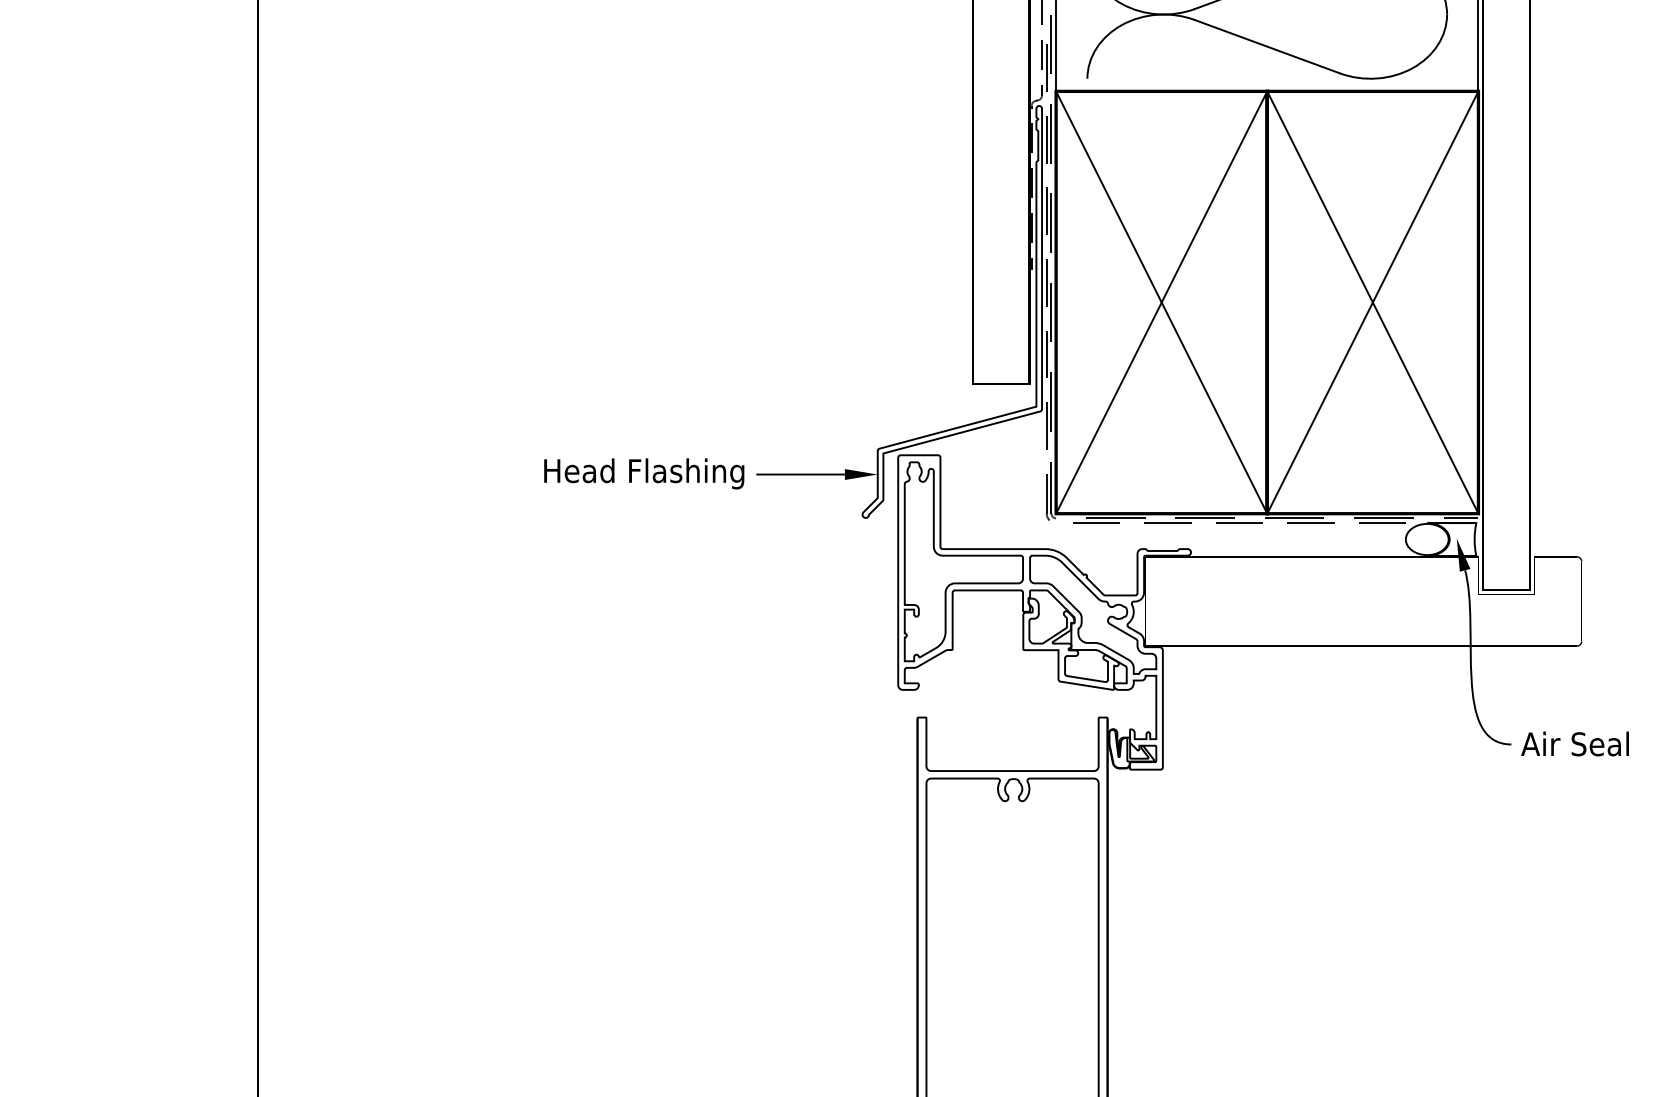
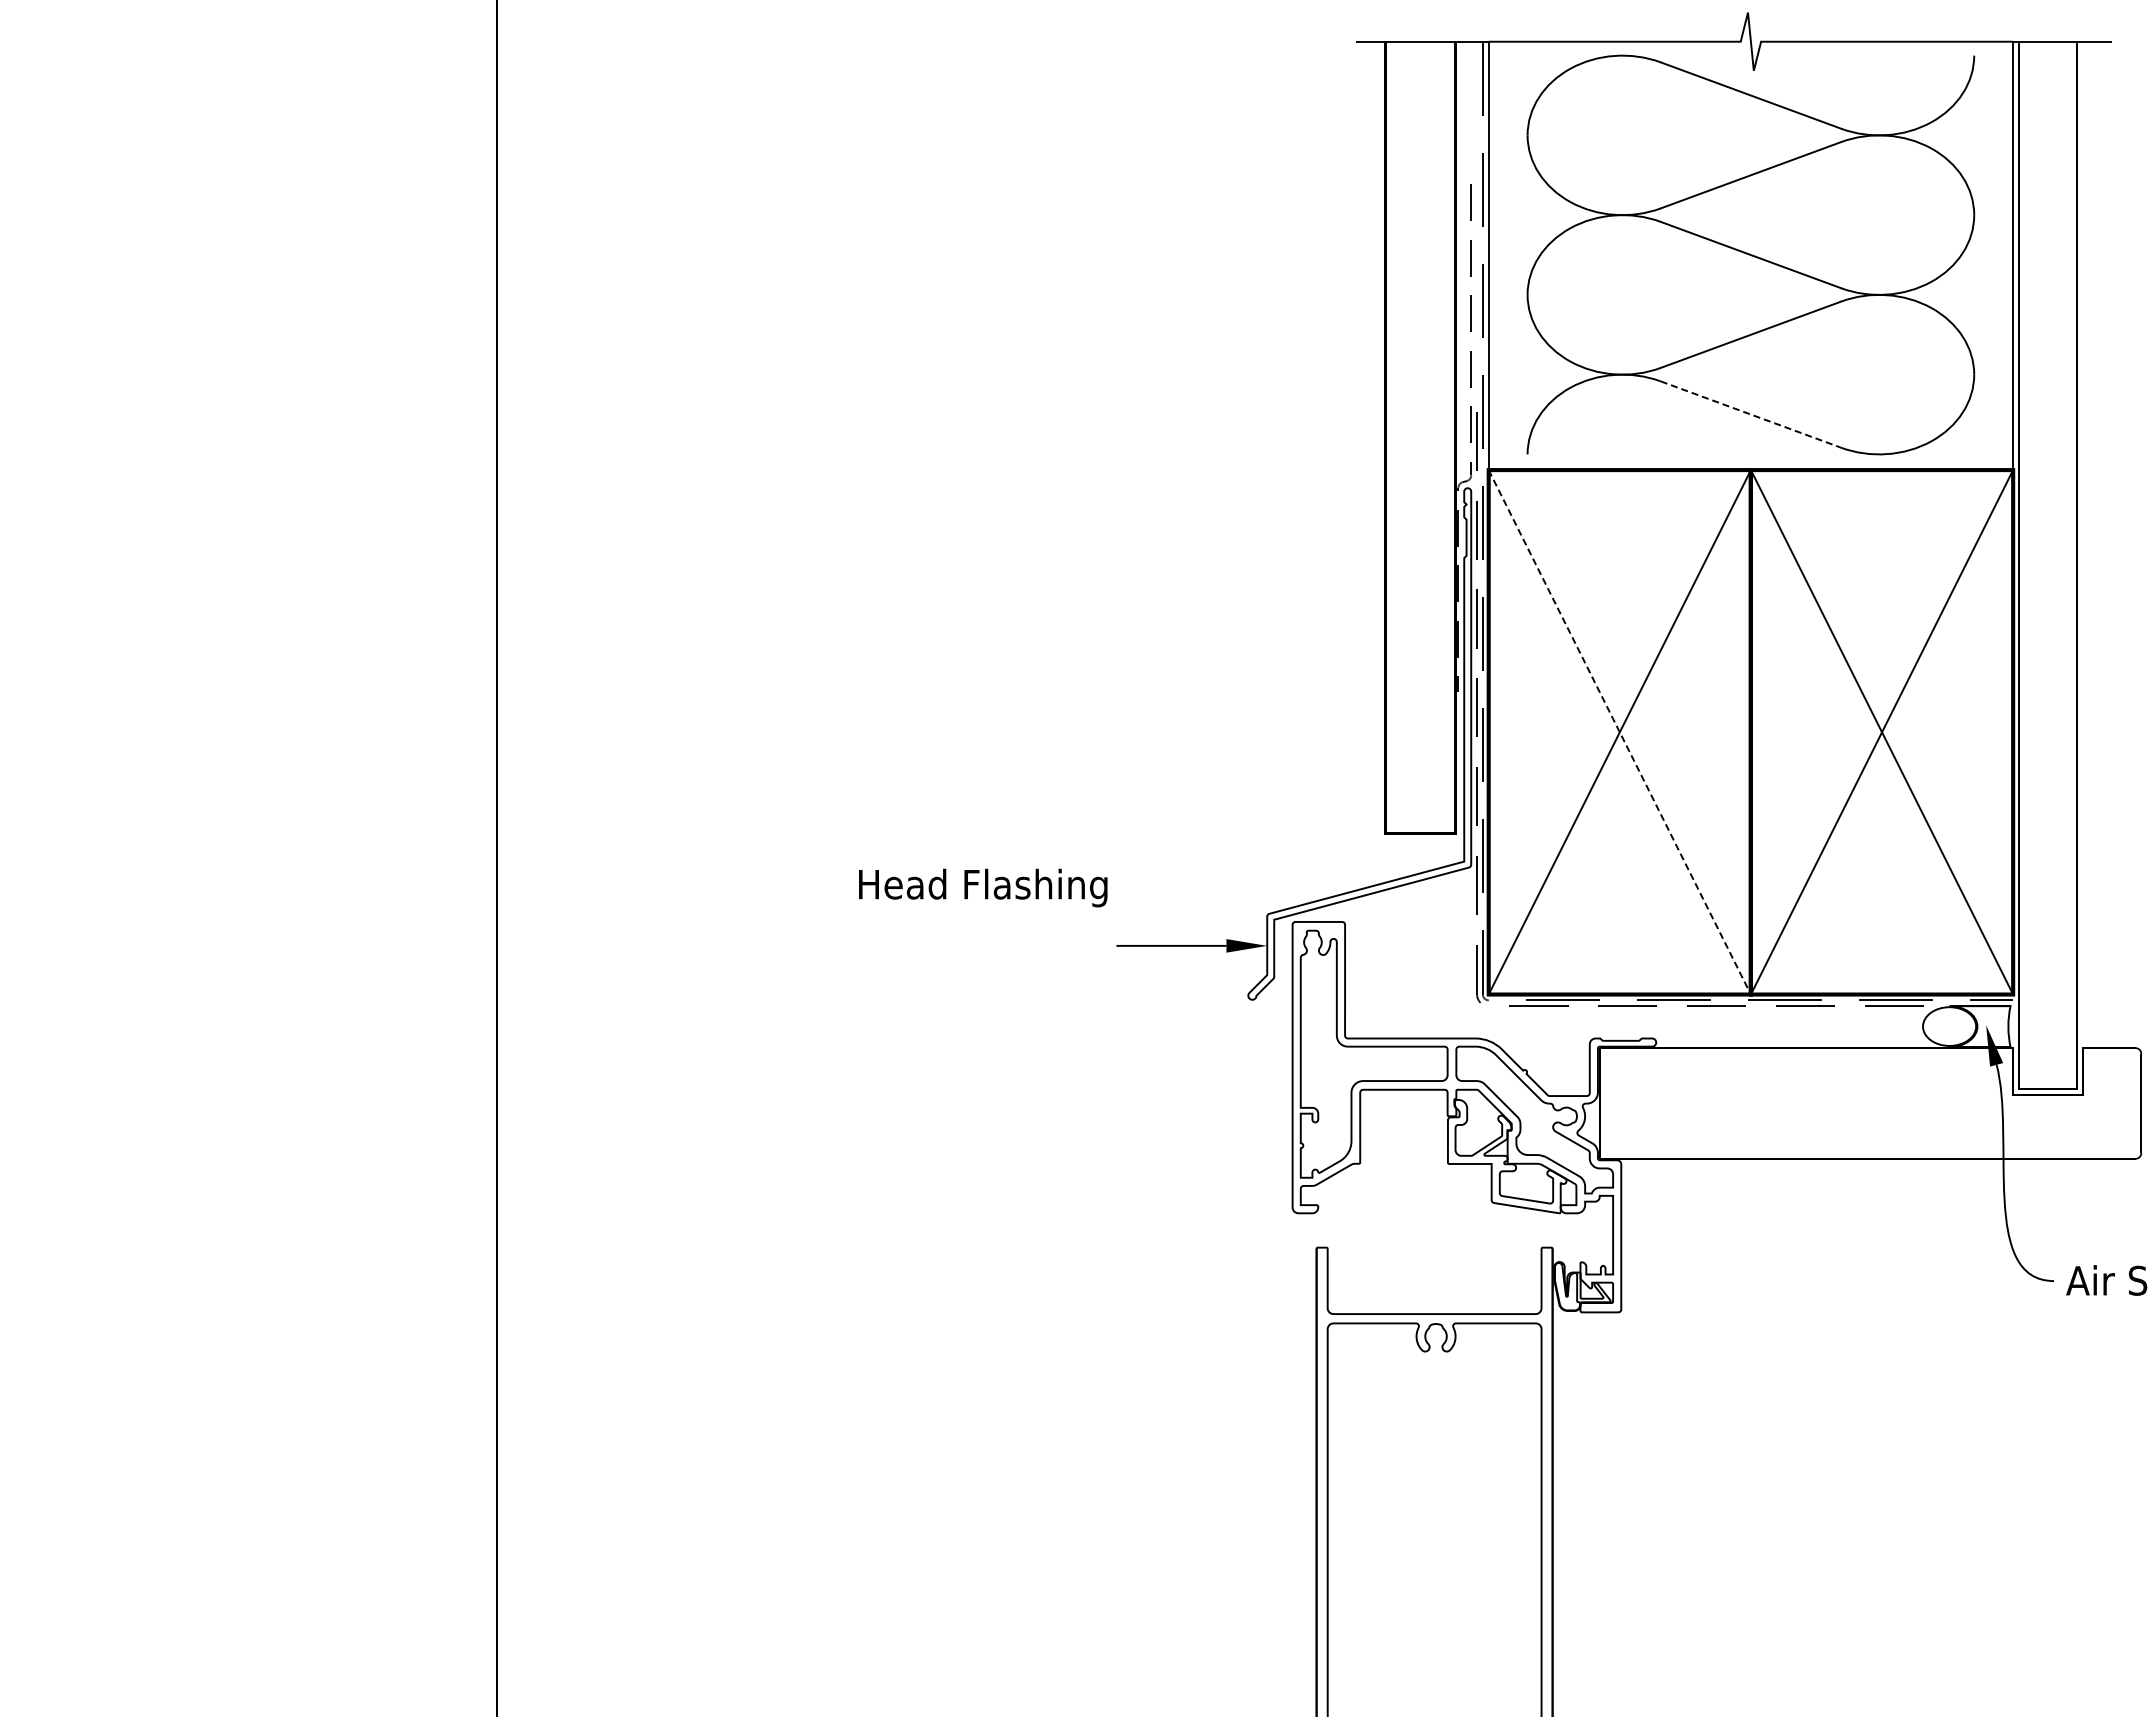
line: (1267, 46) -> (1751, 414), solid -> dashed
line: (1162, 302) -> (1620, 732), solid -> dashed
text: (644, 473) -> (983, 887), moved

